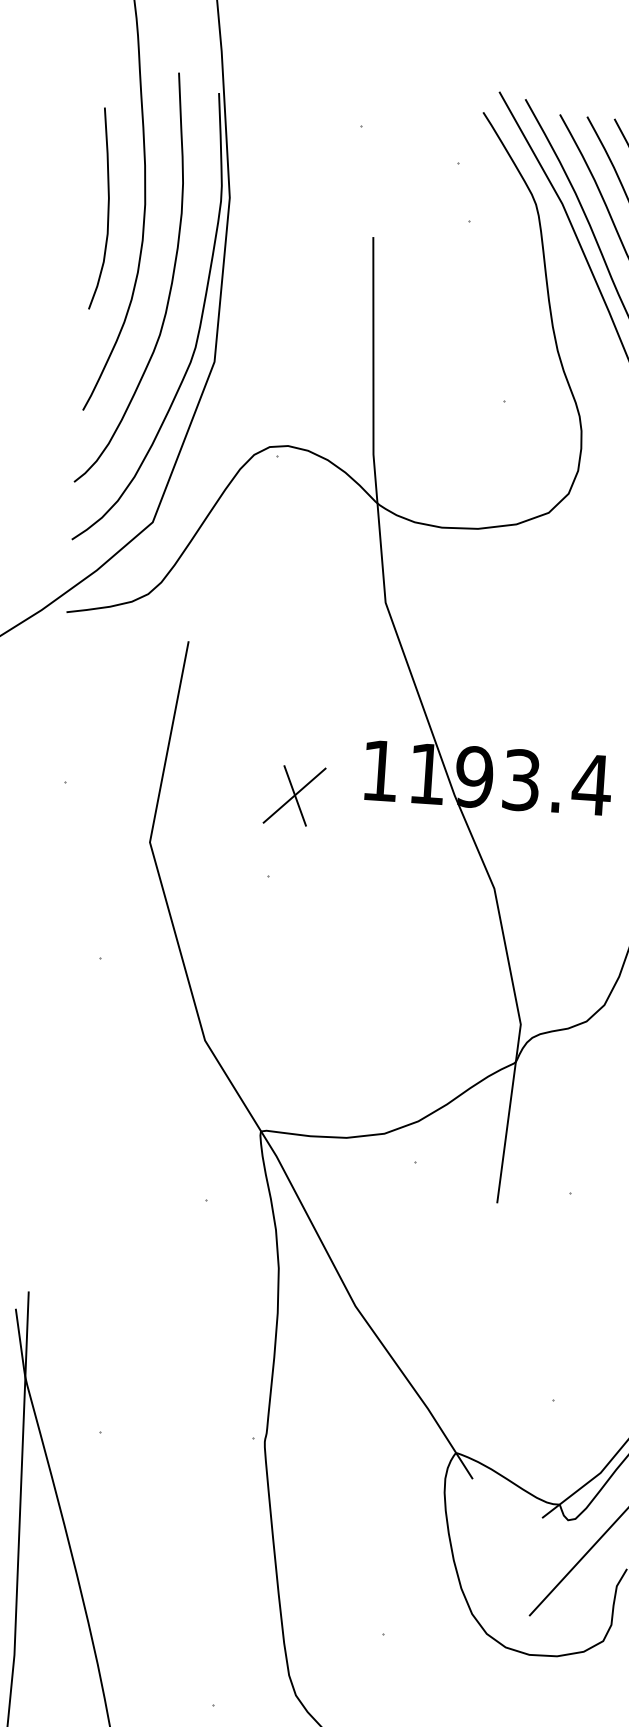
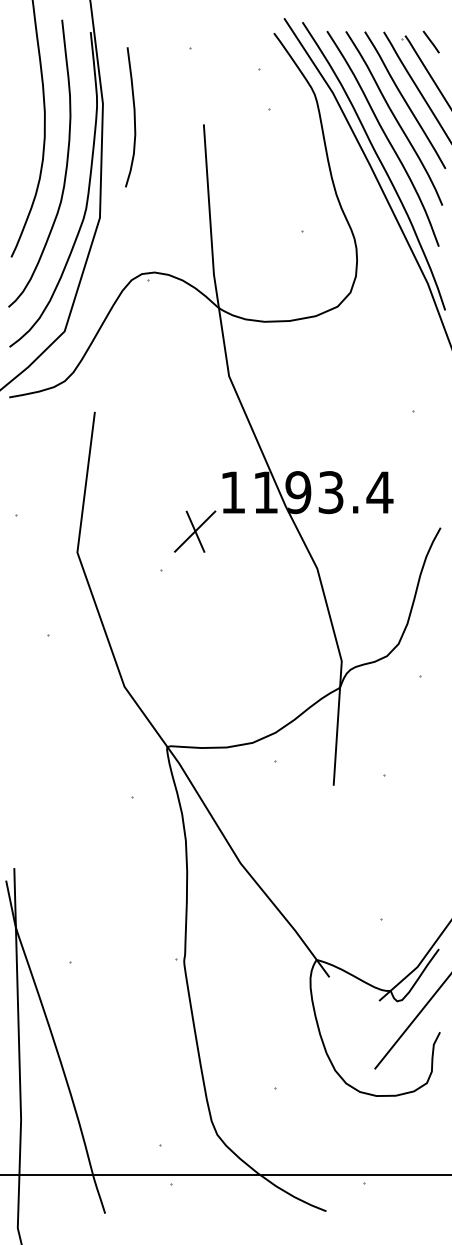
curve: (106, 209) -> (133, 117), moved
part: (295, 795) -> (195, 531), moved

